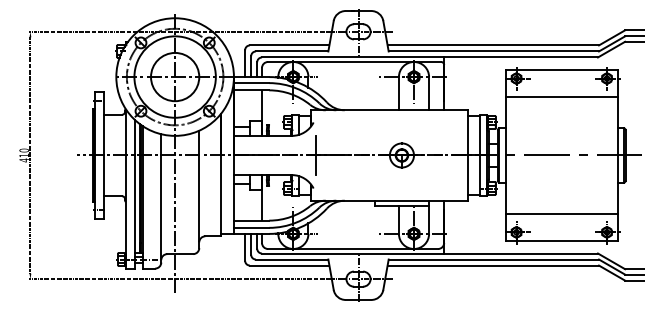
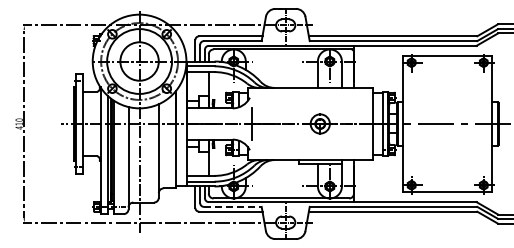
line: (561, 97) -> (447, 77), removed
line: (561, 213) -> (447, 170), removed
line: (291, 259) -> (232, 206), solid -> dashed

